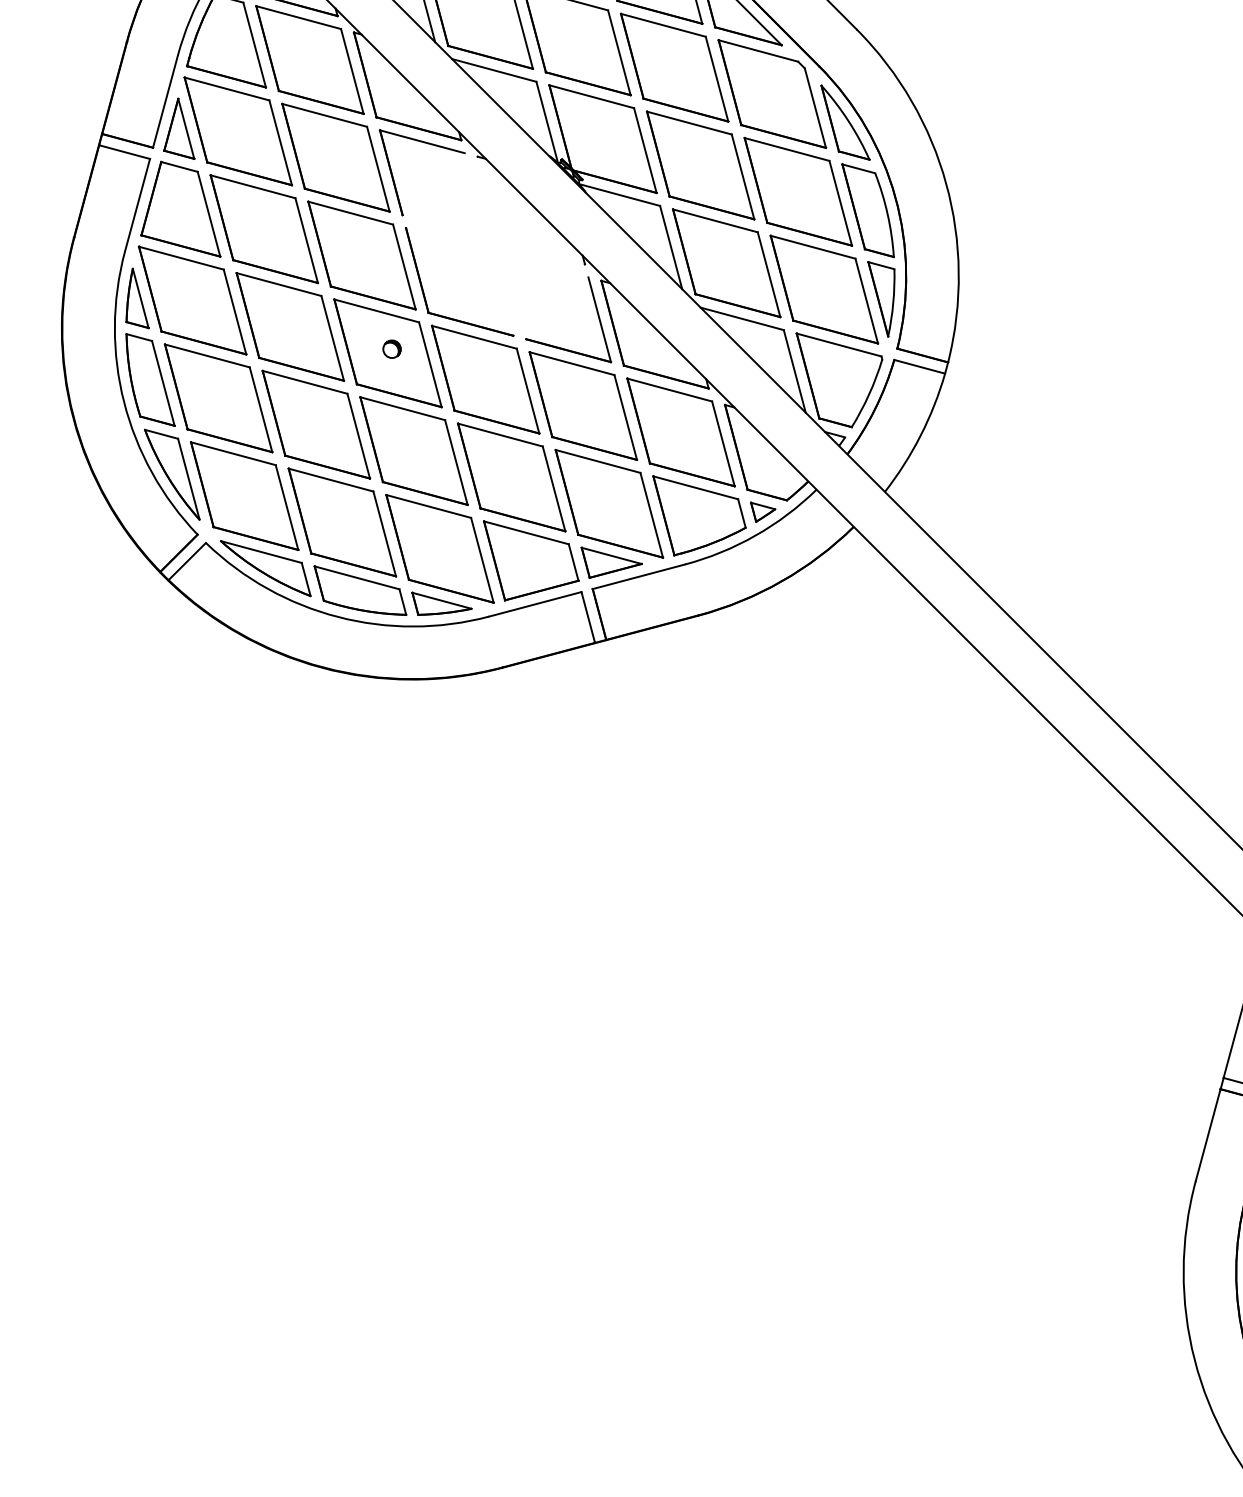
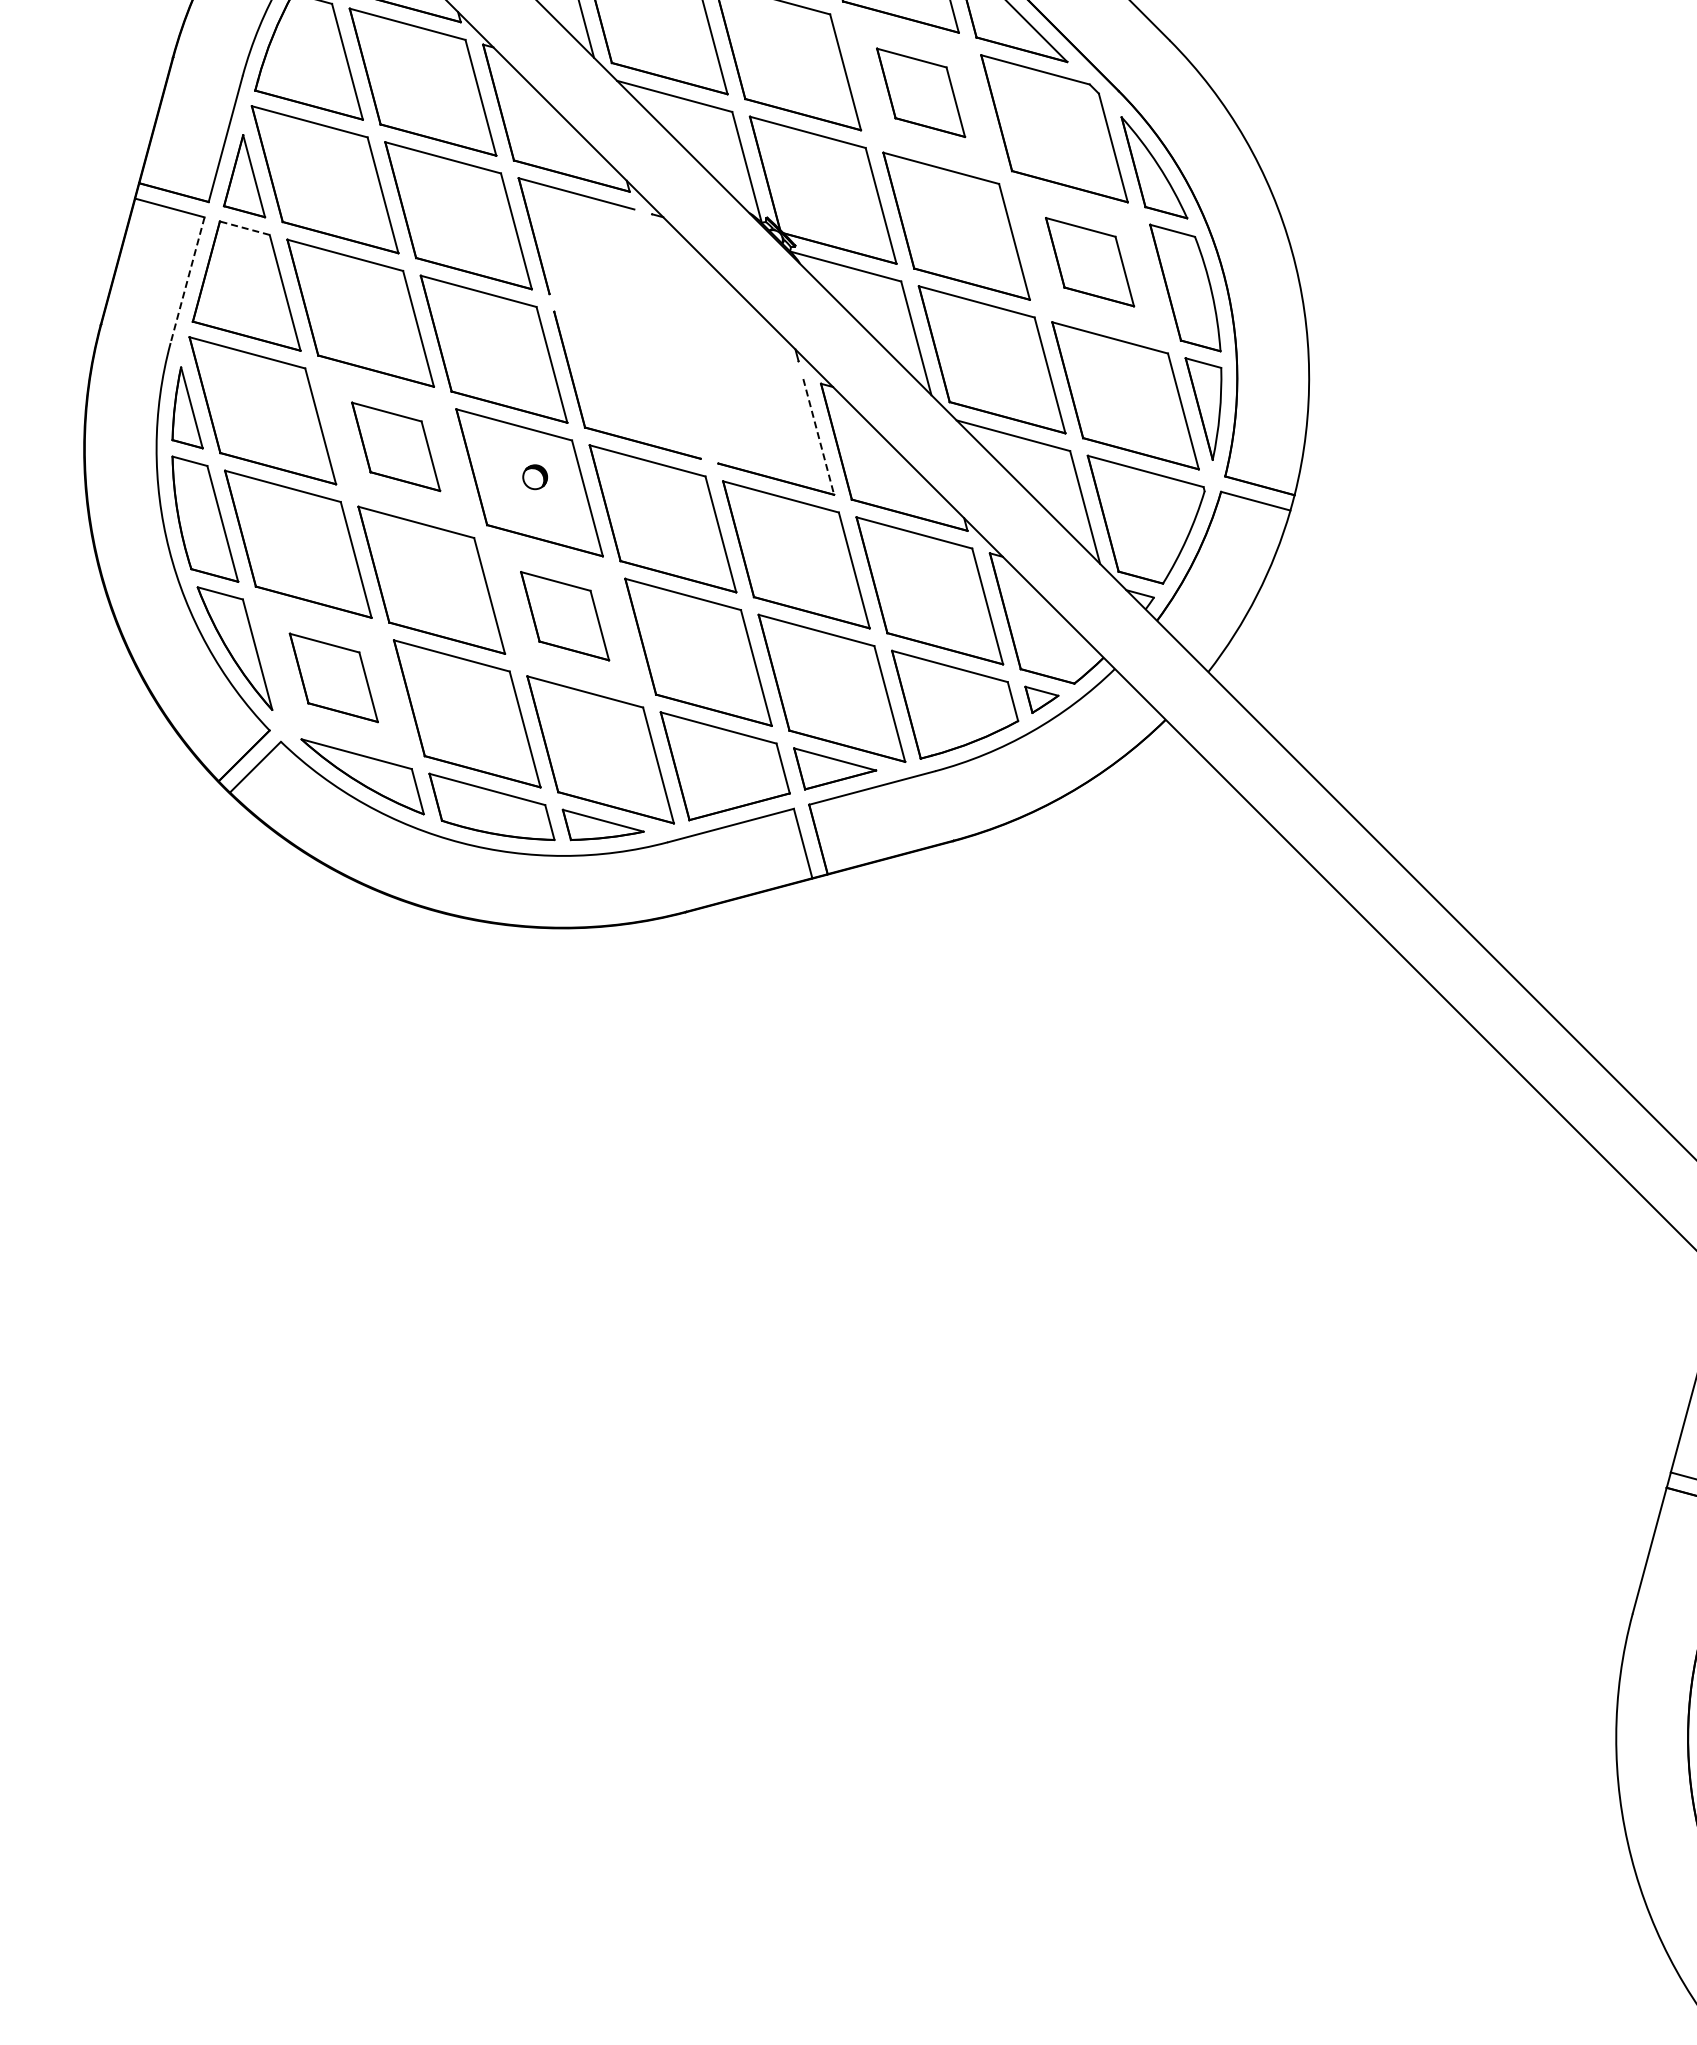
part: (674, 67) -> (920, 92), size x0.6
line: (179, 167) -> (244, 228), solid -> dashed
part: (797, 191) -> (1089, 261), size x0.6
line: (137, 205) -> (187, 280), solid -> dashed
line: (599, 319) -> (818, 436), solid -> dashed
part: (289, 326) -> (395, 446), size x0.6
part: (413, 450) -> (564, 615), size x0.6
part: (244, 495) -> (333, 677), size x0.6

